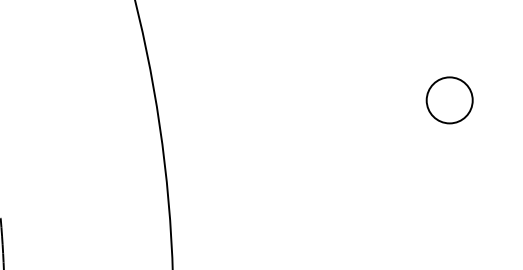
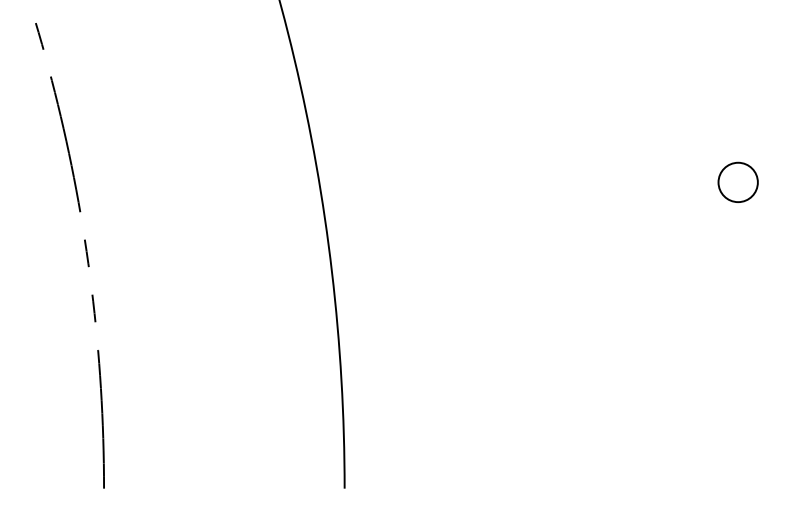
circle: (449, 100) -> (737, 182), size x0.6

